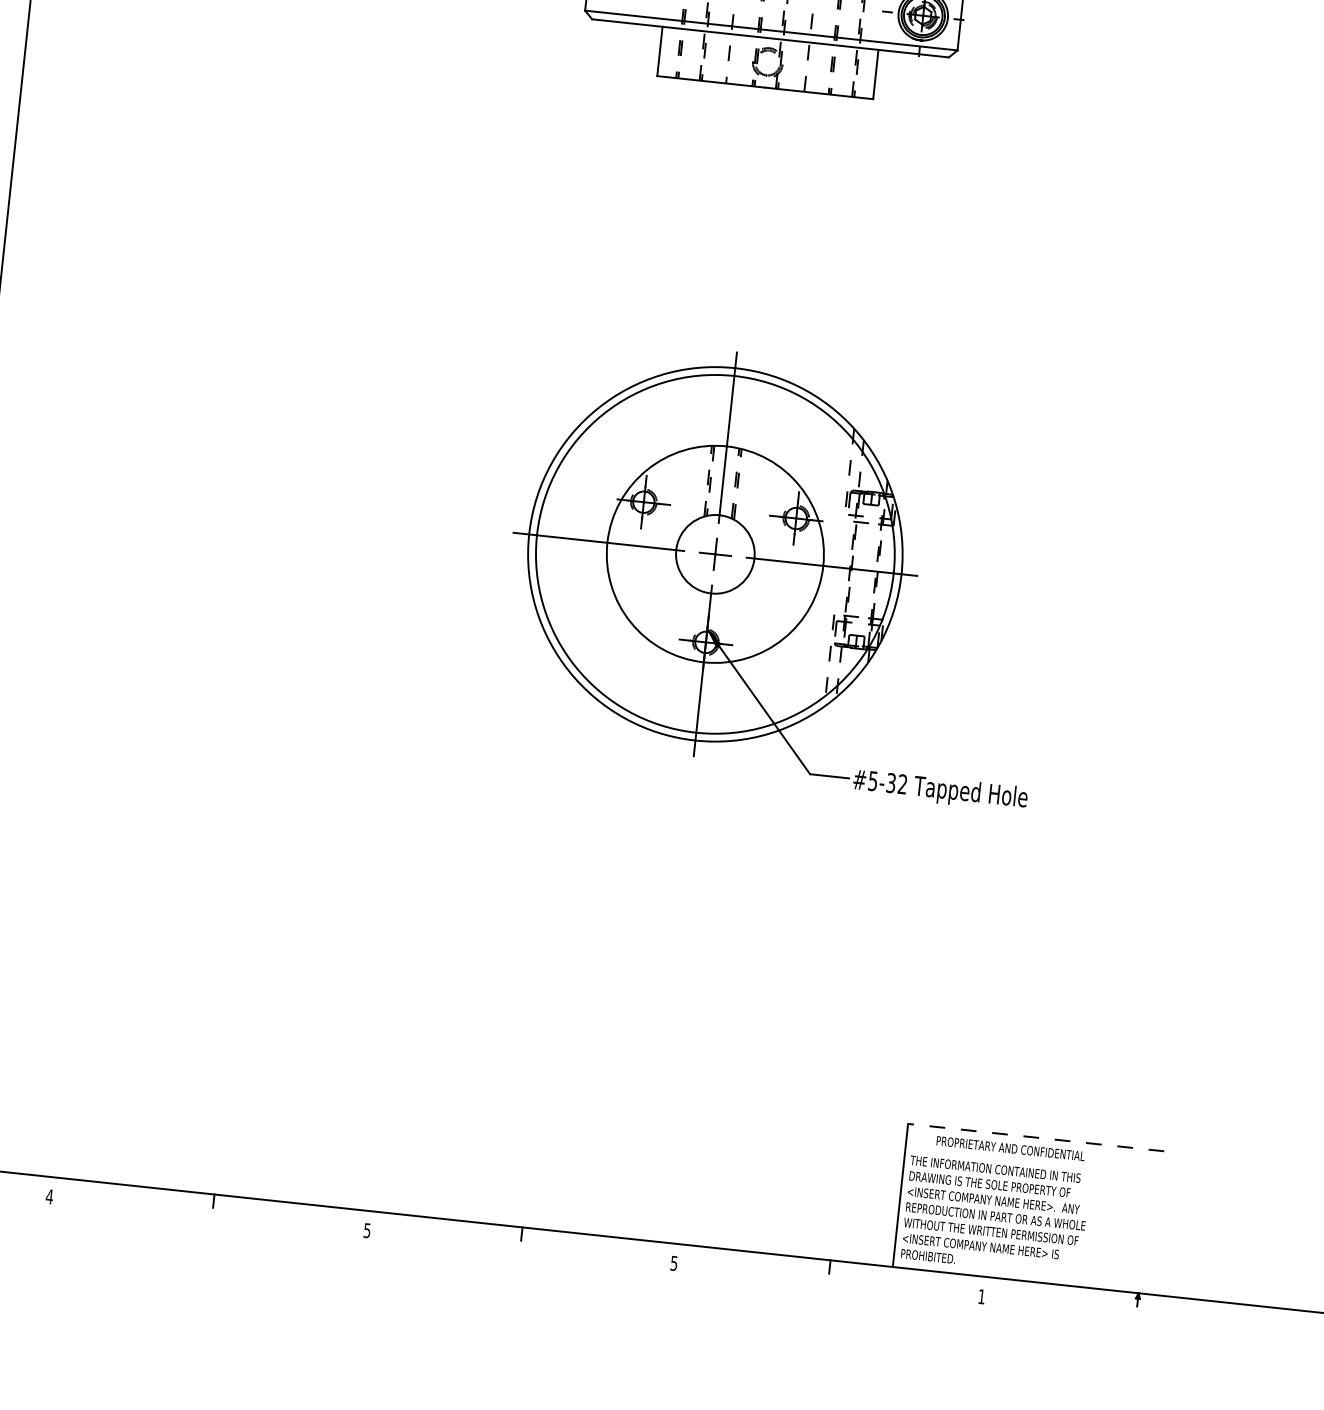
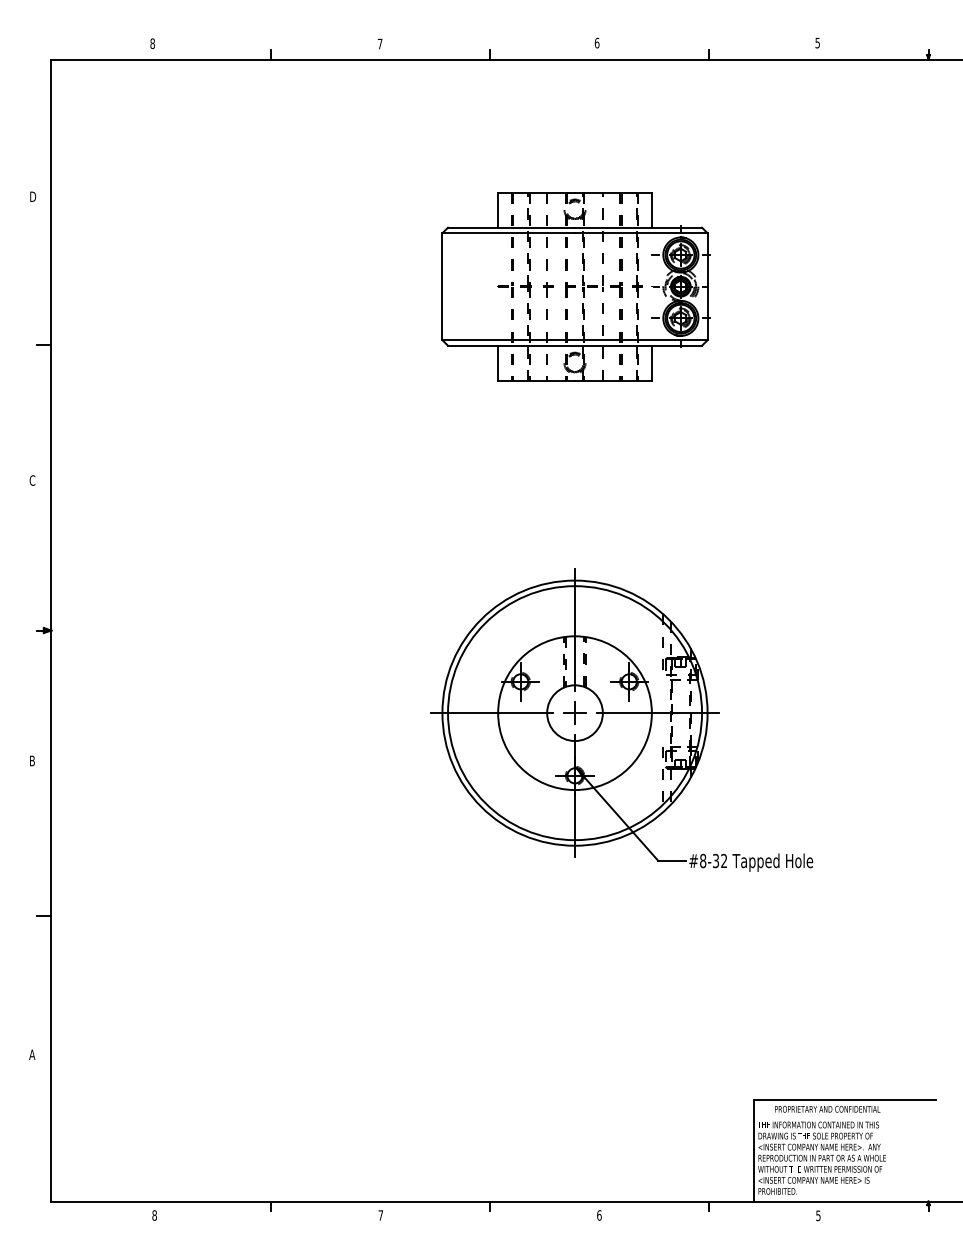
text: (873, 780) -> (703, 860), #5-32 -> #8-32
line: (1035, 1137) -> (844, 1099), dashed -> solid
text: (49, 1196) -> (154, 1215), 4 -> 8
text: (366, 1230) -> (380, 1215), 5 -> 7
text: (674, 1263) -> (599, 1215), 5 -> 6
text: (981, 1296) -> (818, 1215), 1 -> 5

